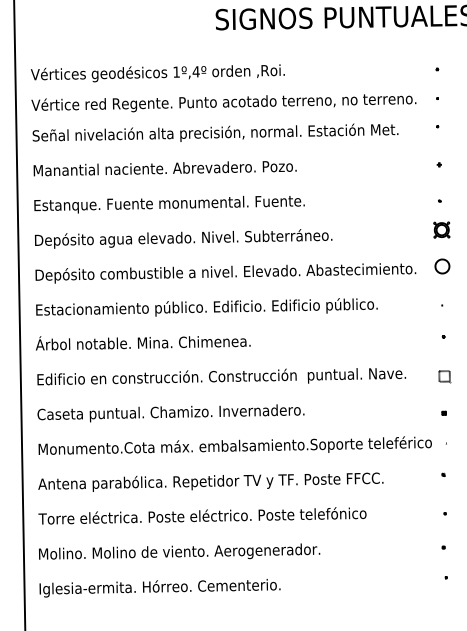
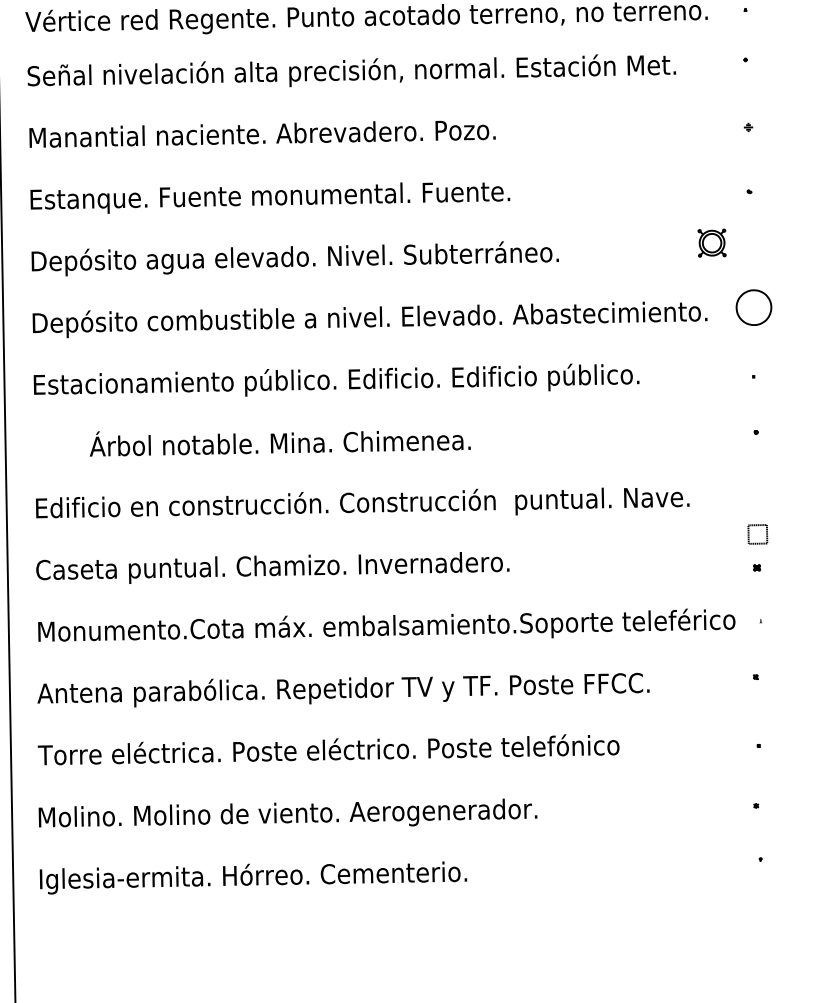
part: (441, 229) -> (711, 242), moved
part: (442, 266) -> (754, 307), size x1.4
text: (142, 343) -> (279, 444), moved
part: (444, 376) -> (757, 534), moved

